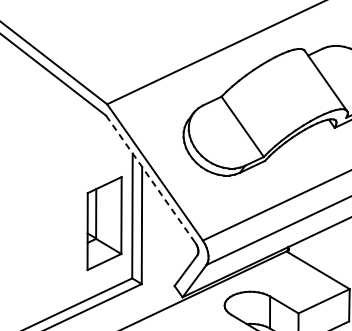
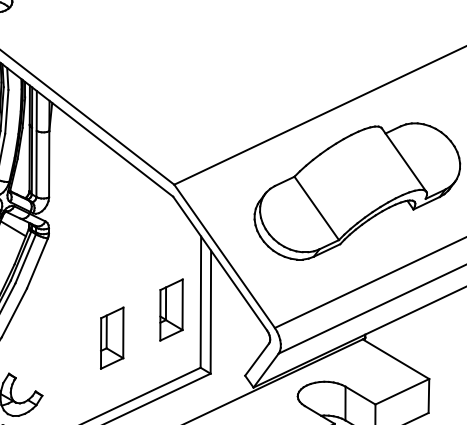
line: (151, 179) -> (220, 263), dashed -> solid
part: (104, 223) -> (171, 309), size x0.62
part: (48, 249) -> (112, 337), added

